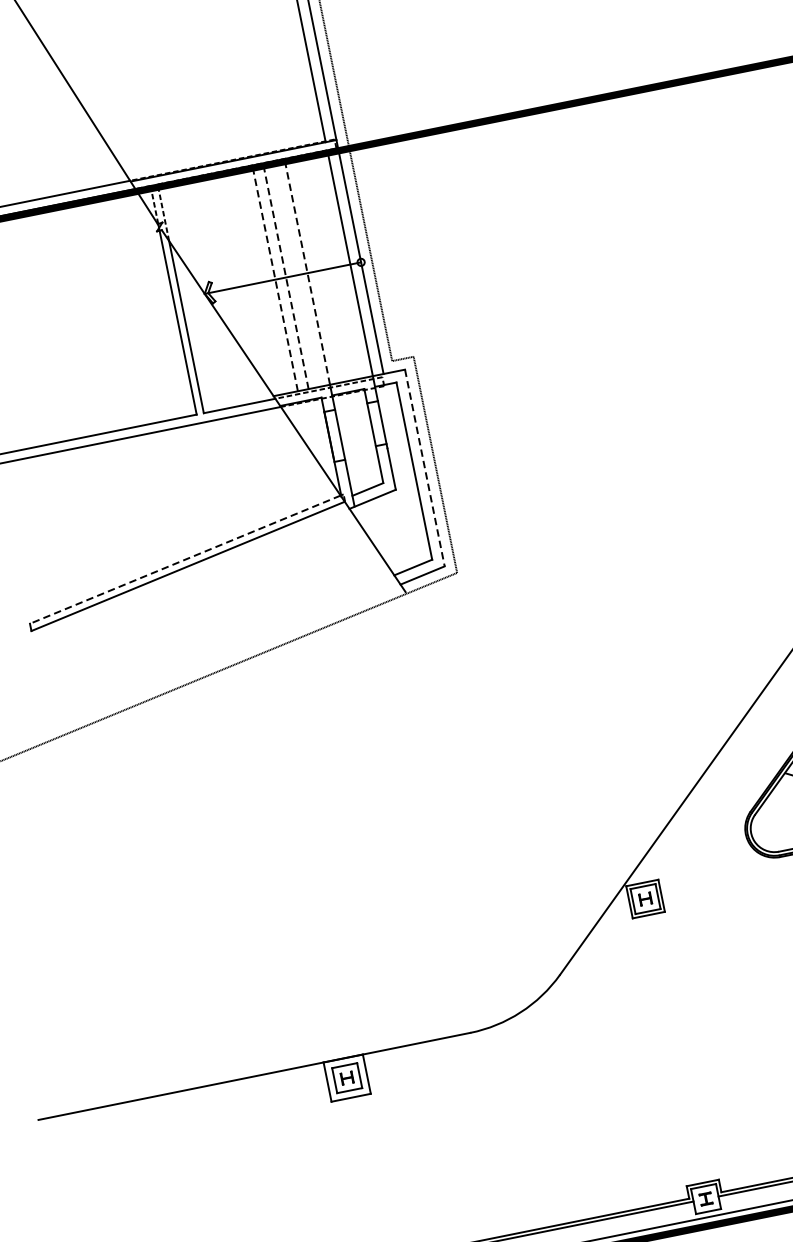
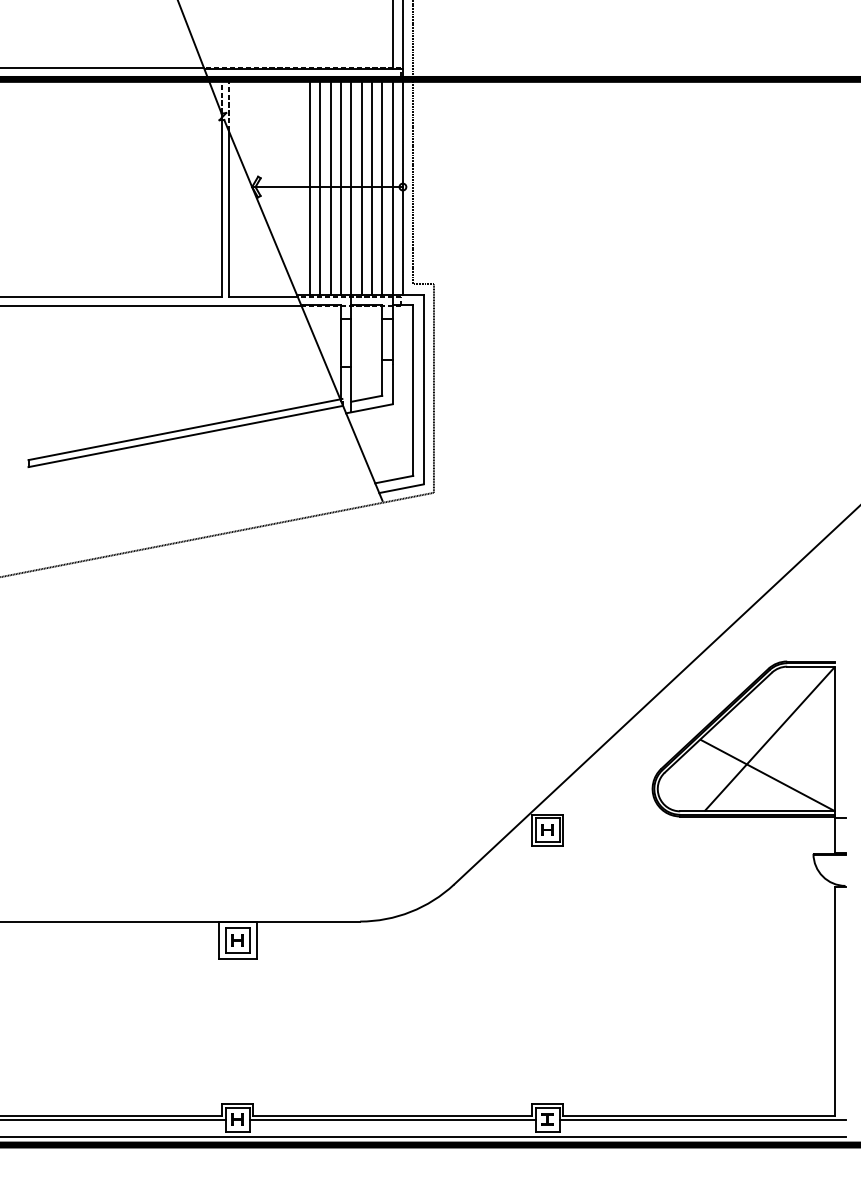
line: (339, 266) -> (382, 186), added
line: (328, 268) -> (371, 186), added
line: (318, 270) -> (361, 186), added
line: (307, 273) -> (351, 187), dashed -> solid
line: (296, 274) -> (340, 186), added
line: (286, 277) -> (330, 187), dashed -> solid
line: (275, 280) -> (320, 187), dashed -> solid
line: (264, 281) -> (309, 186), added
line: (424, 467) -> (423, 389), dashed -> solid
line: (185, 559) -> (184, 429), dashed -> solid

